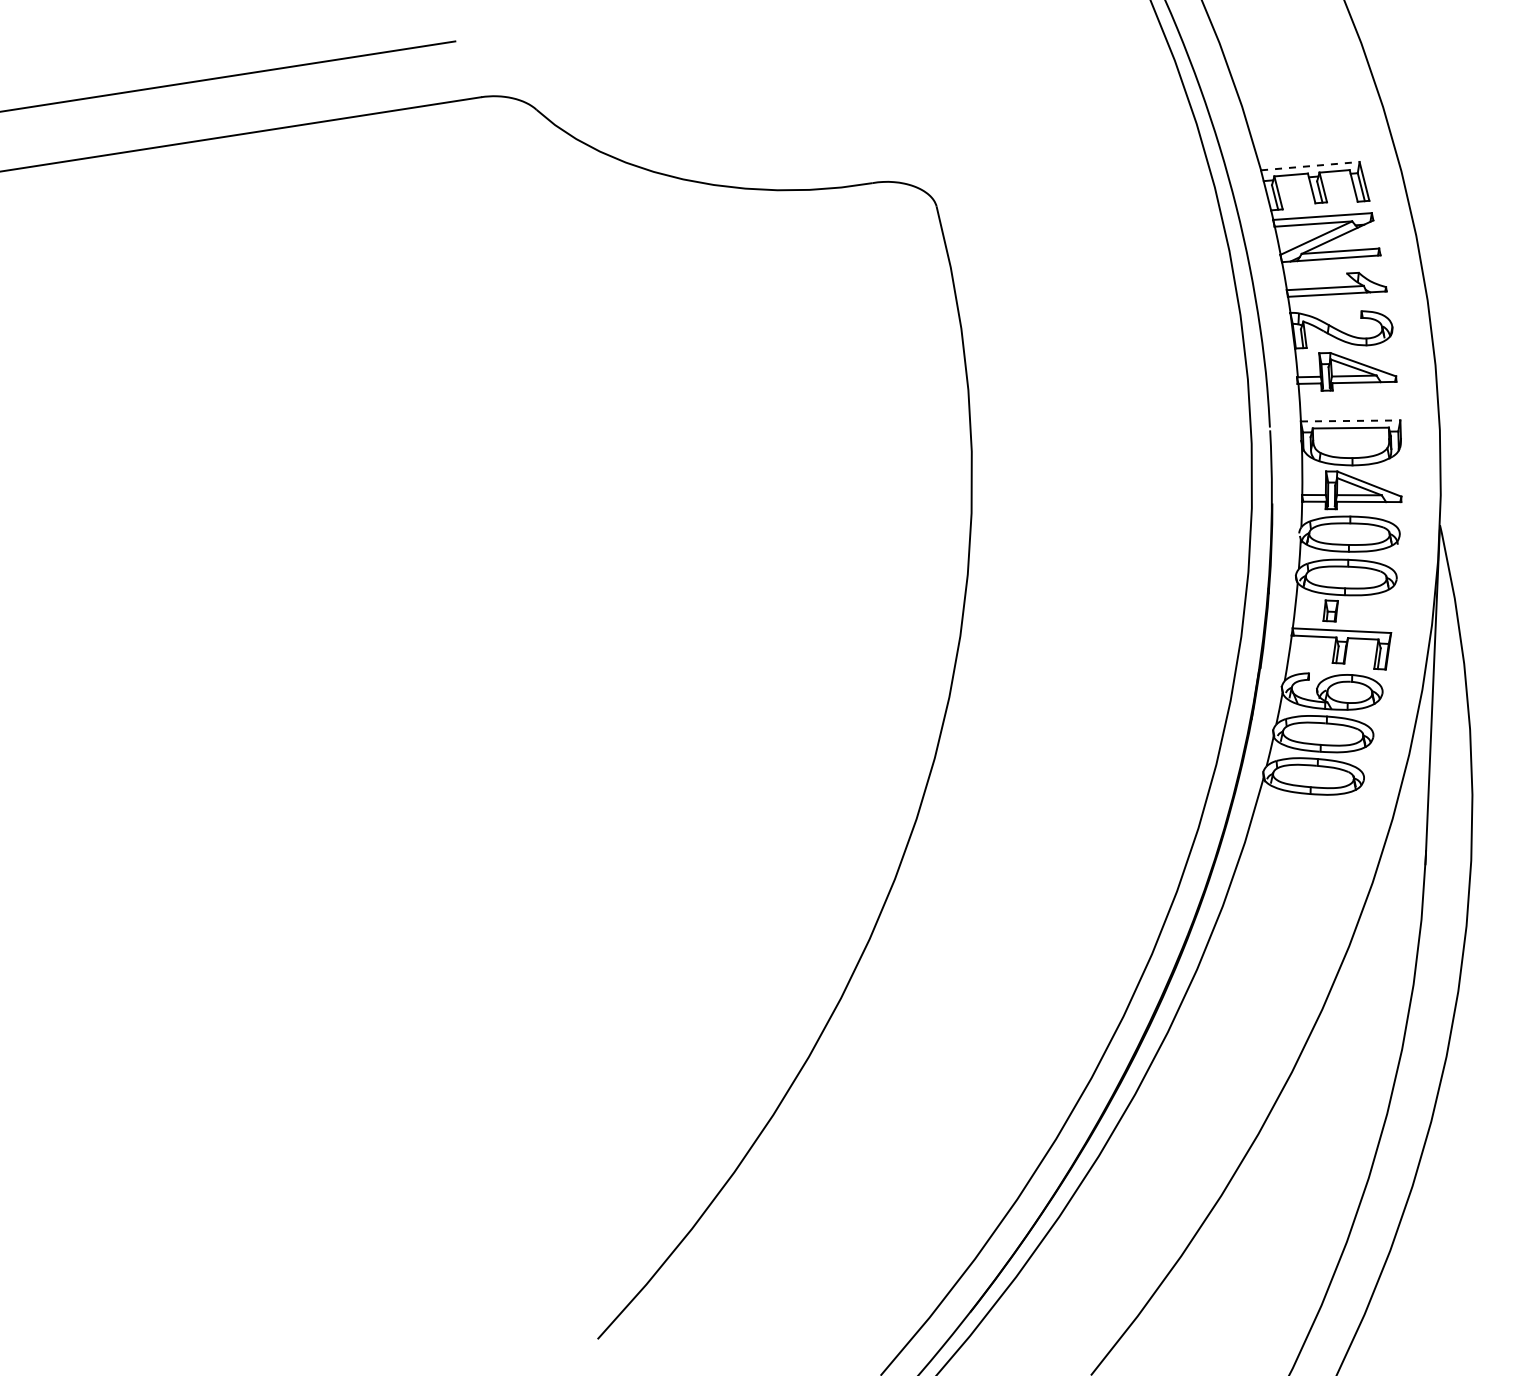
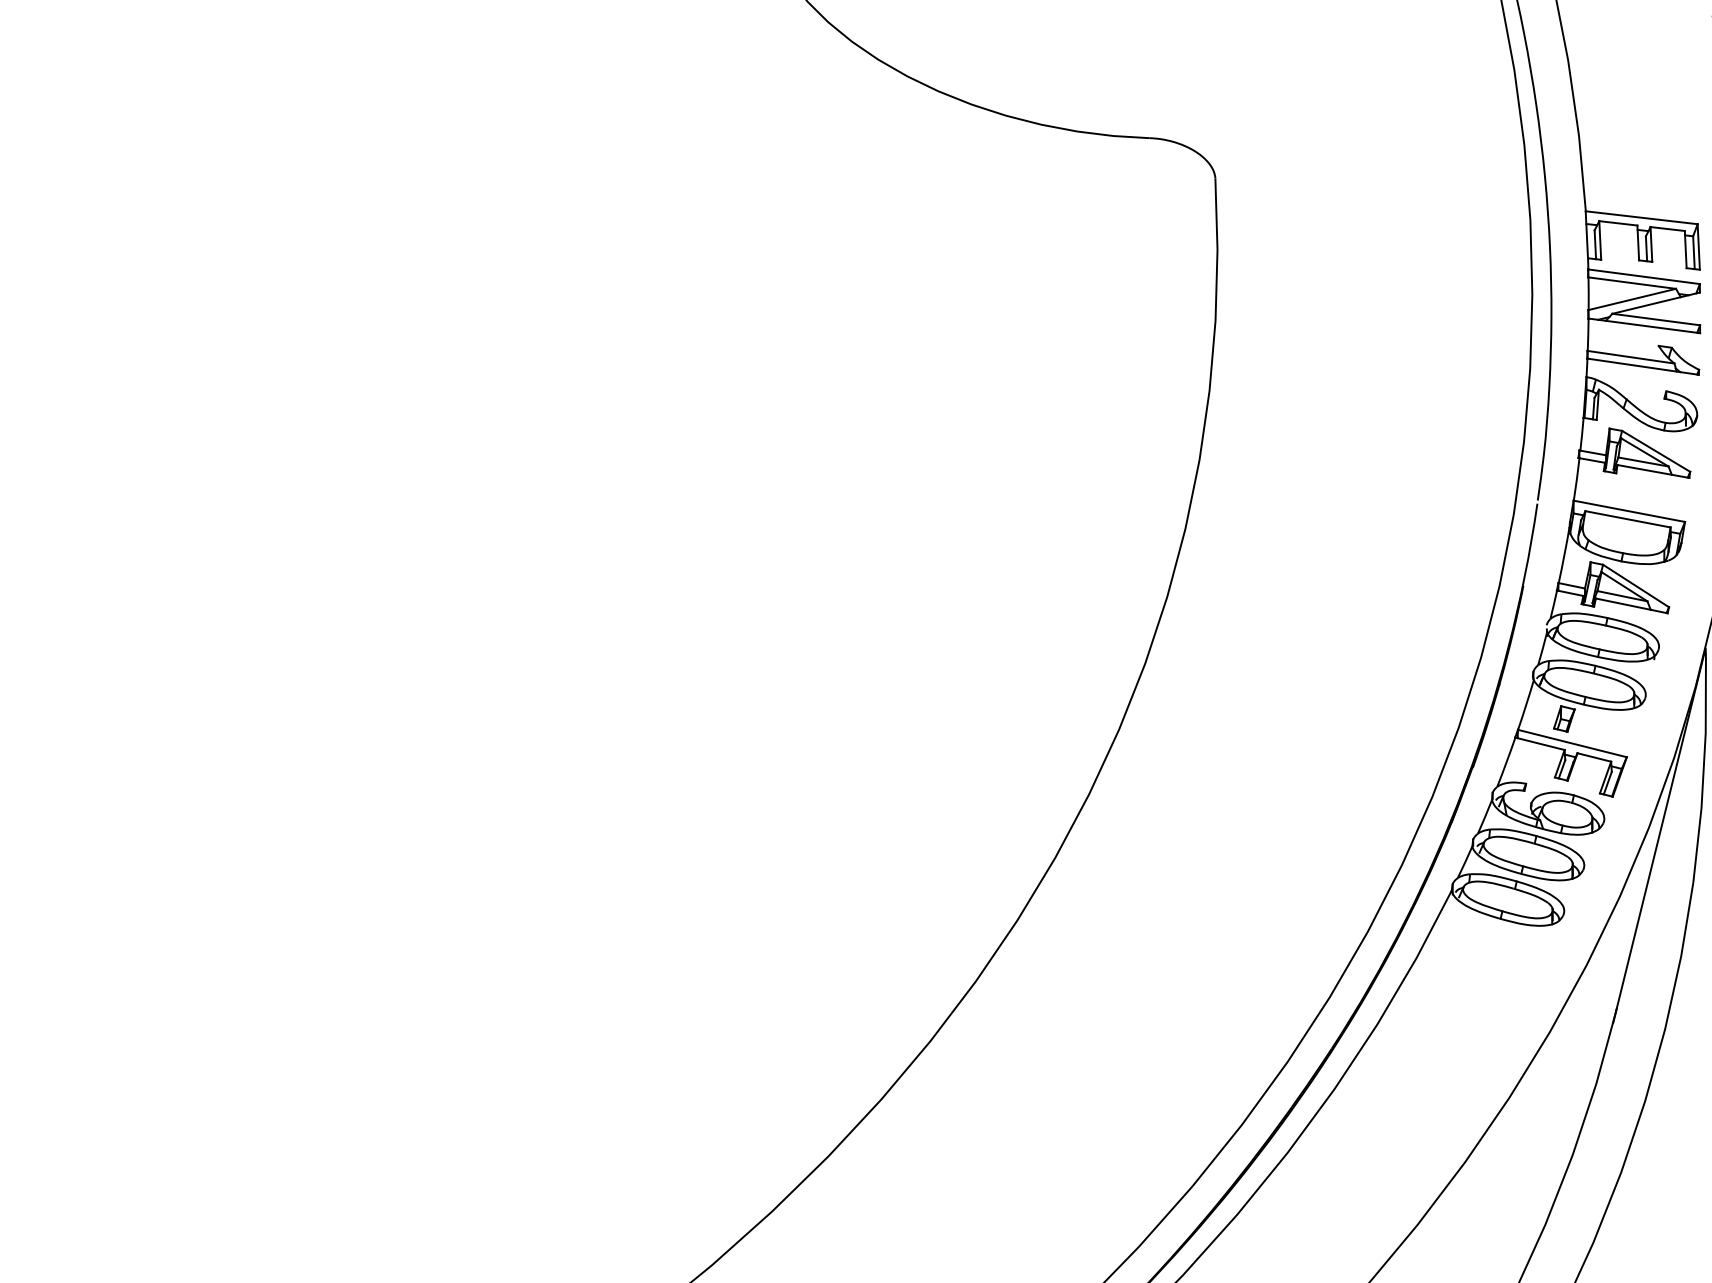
line: (1310, 166) -> (1641, 218), dashed -> solid
line: (1350, 420) -> (1629, 510), dashed -> solid

